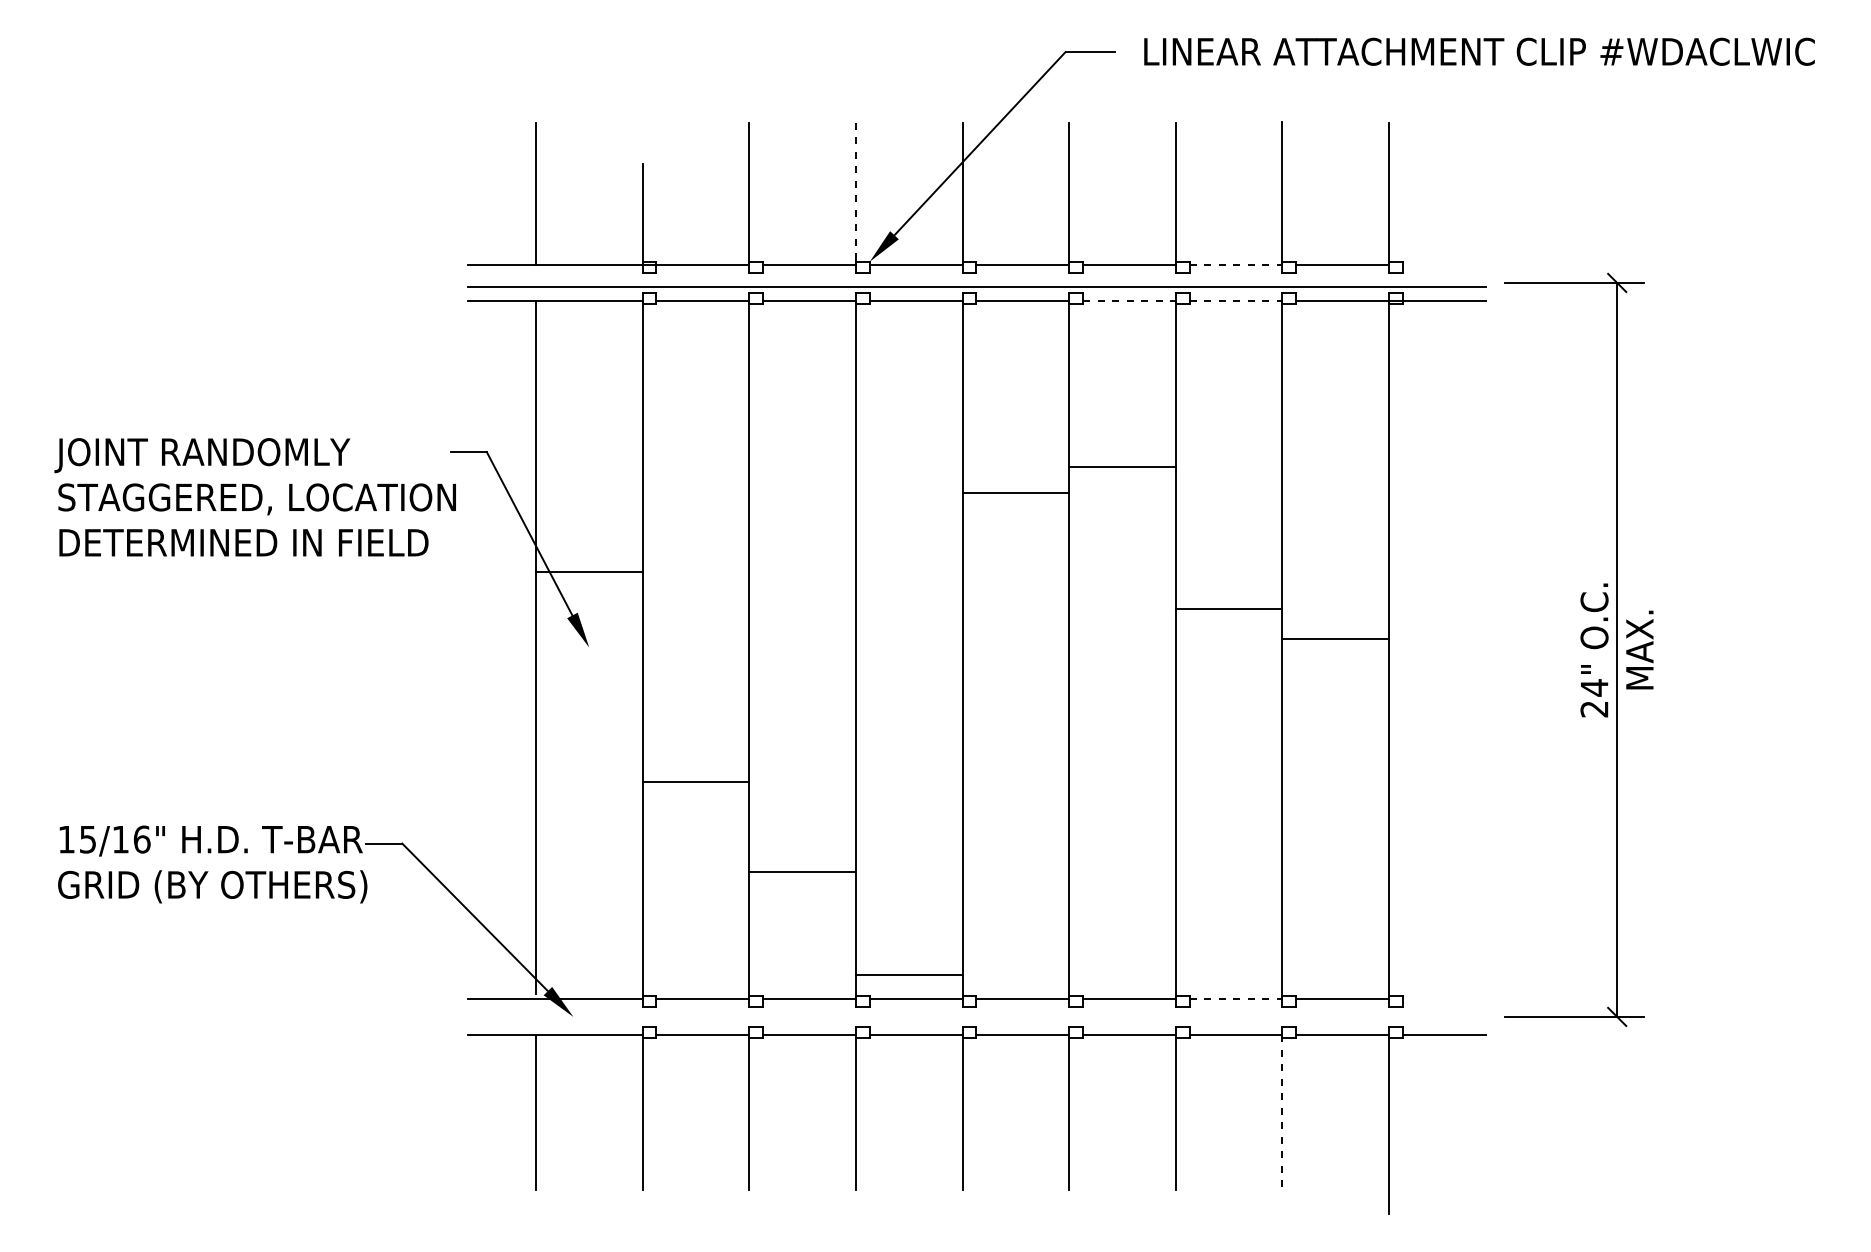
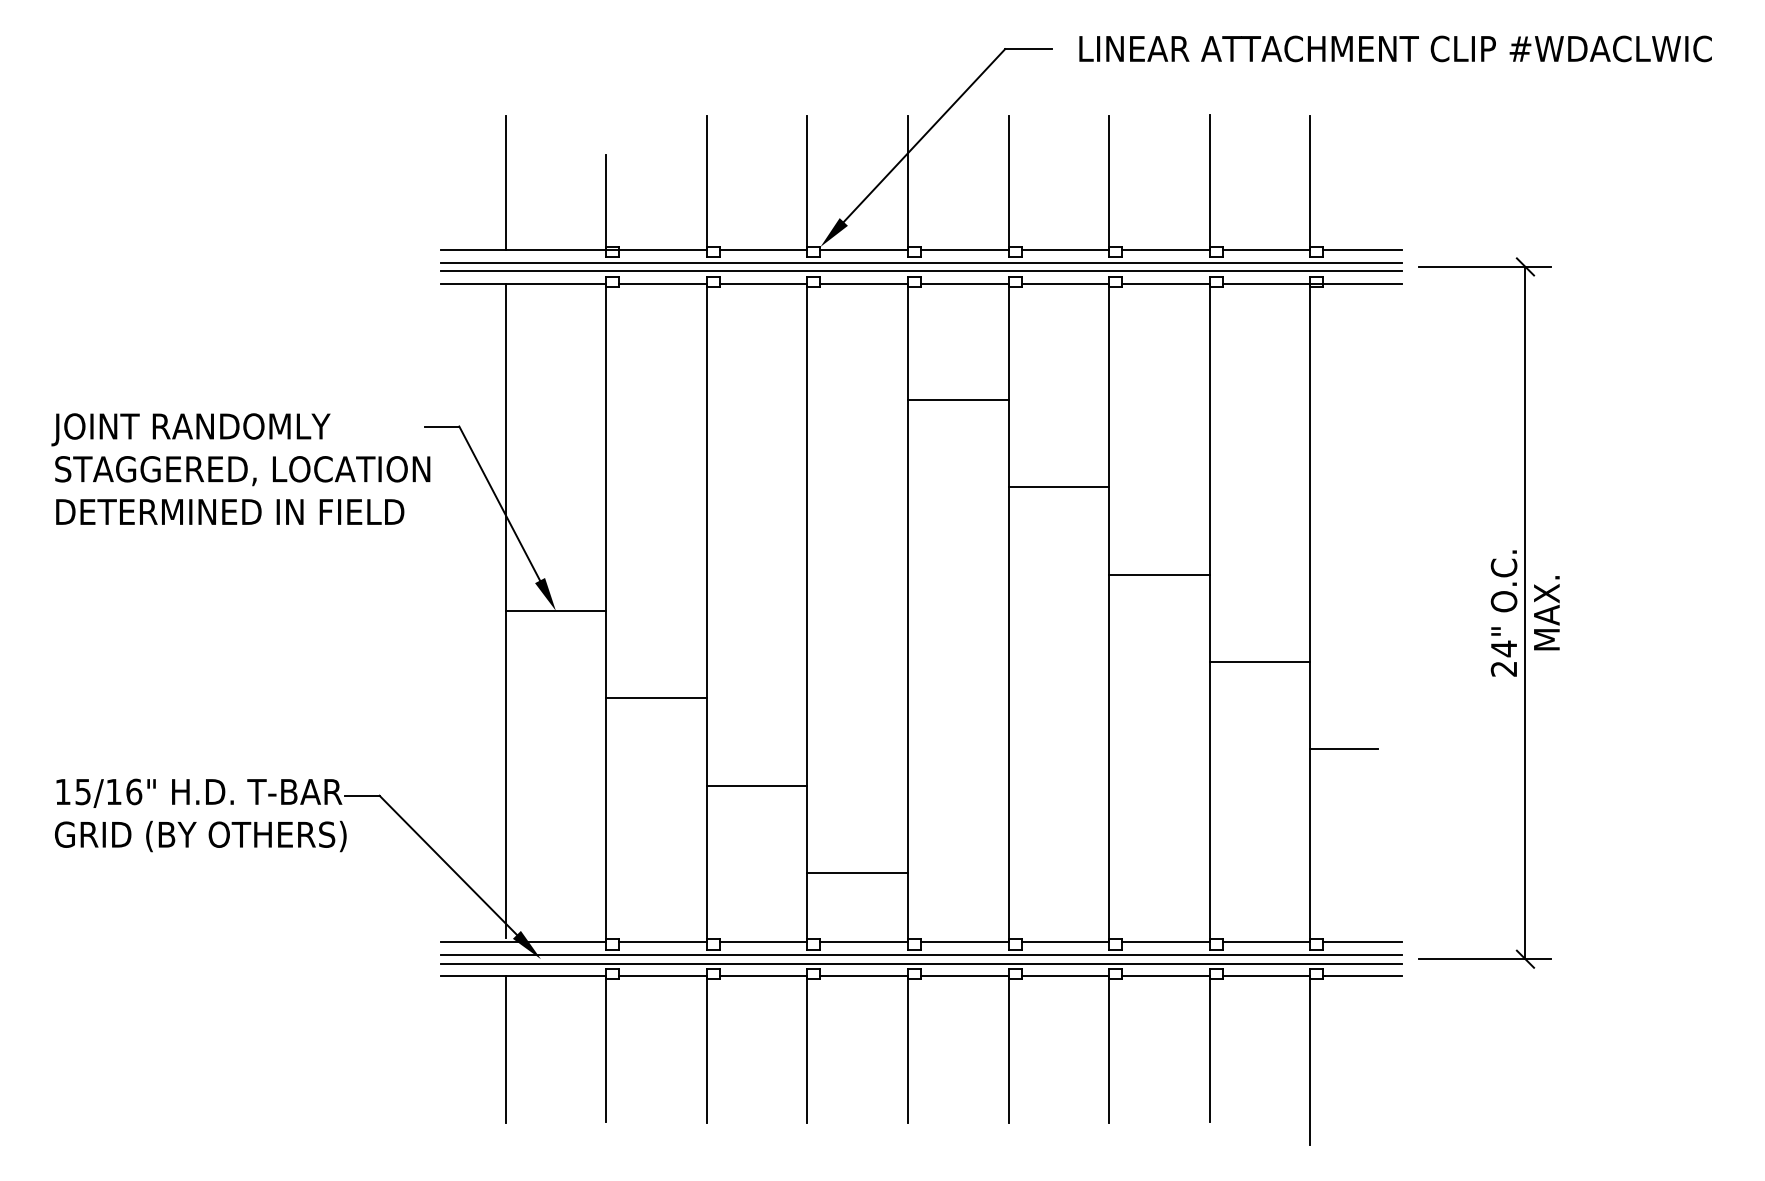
line: (855, 194) -> (807, 183), dashed -> solid
line: (1236, 264) -> (1166, 249), dashed -> solid
line: (1444, 264) -> (1362, 249), added
line: (976, 278) -> (921, 262), added
line: (1129, 301) -> (1065, 284), dashed -> solid
line: (1236, 301) -> (1166, 284), dashed -> solid
line: (1122, 466) -> (1058, 487), moved
line: (1015, 493) -> (957, 400), moved
line: (588, 571) -> (555, 610), moved
line: (1335, 638) -> (1259, 661), moved
line: (695, 782) -> (656, 698), moved
line: (1425, 794) -> (1344, 749), added
line: (802, 871) -> (757, 785), moved
line: (908, 975) -> (857, 872), moved
line: (1236, 998) -> (1166, 941), dashed -> solid
line: (1444, 998) -> (1362, 941), added
line: (976, 1012) -> (921, 955), added
line: (976, 1021) -> (921, 963), added
line: (1282, 1112) -> (1209, 1049), dashed -> solid

